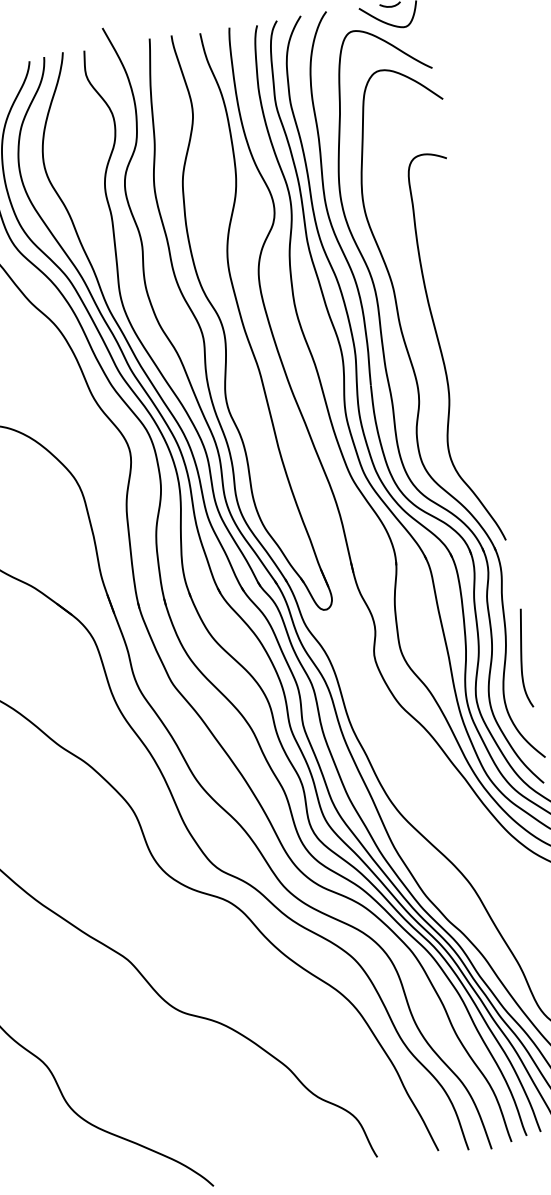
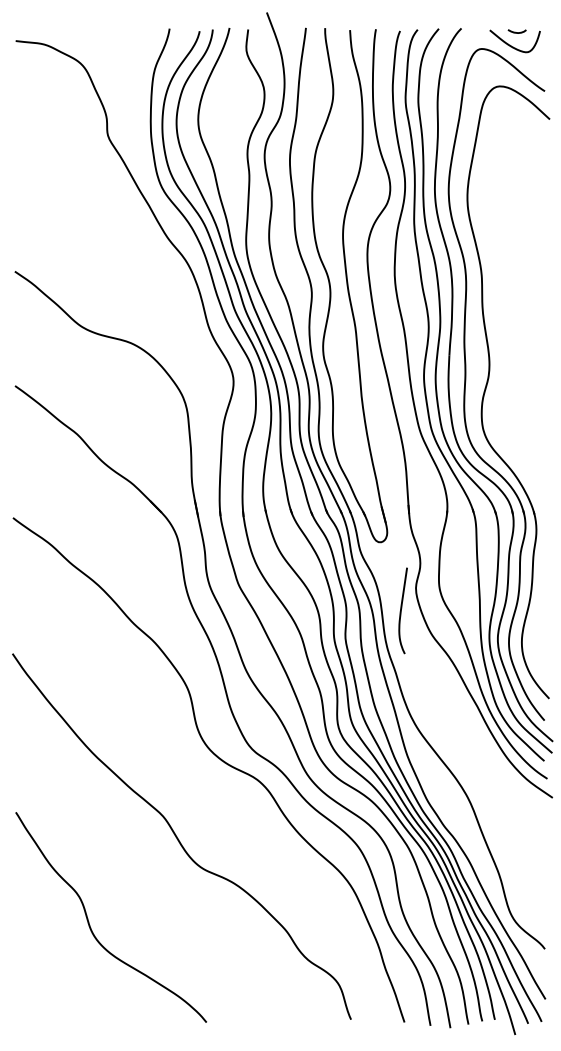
curve: (442, 350) -> (515, 335), removed
curve: (522, 658) -> (401, 610), moved

